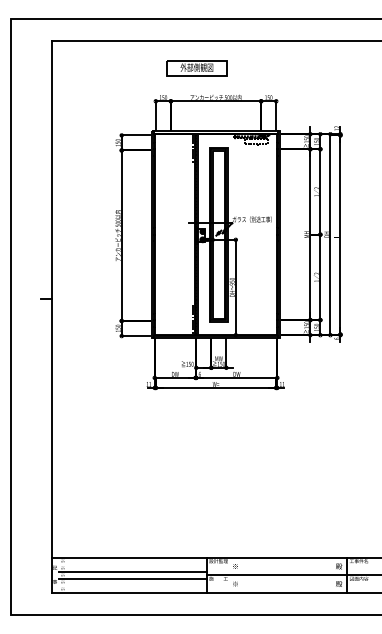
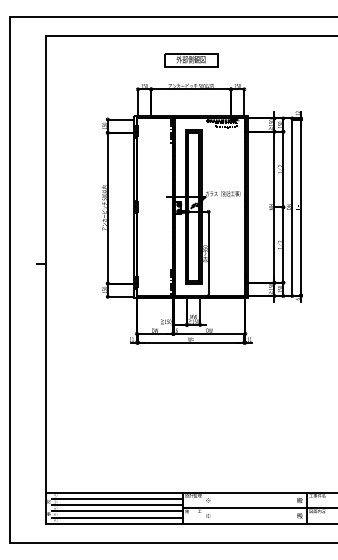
part: (196, 68) -> (190, 60), moved
line: (132, 564) -> (117, 498), added
line: (132, 585) -> (117, 517), added

